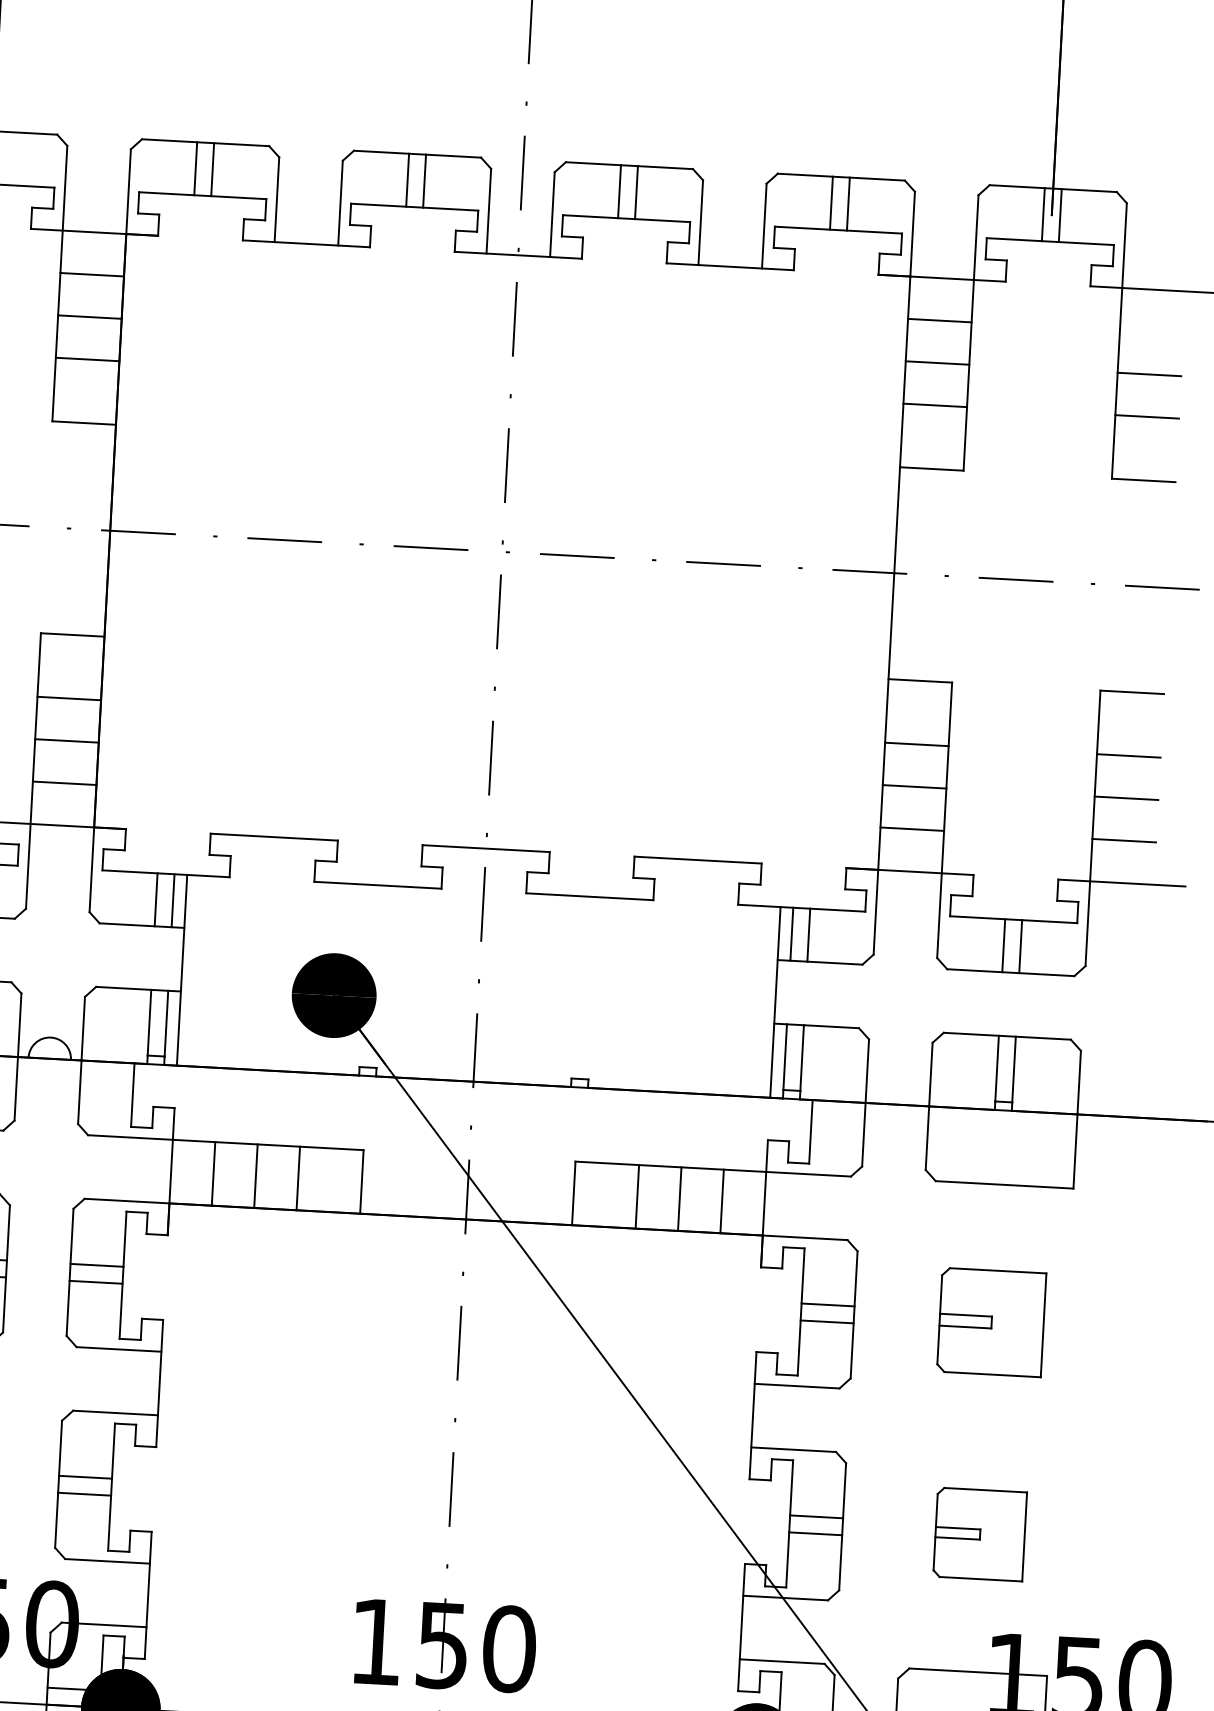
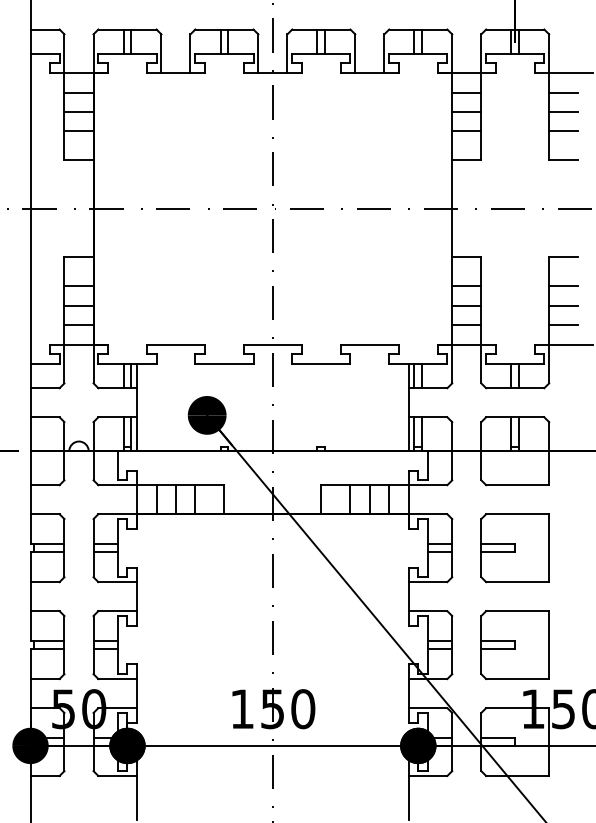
line: (1151, 331) -> (563, 92), added
part: (990, 1322) -> (514, 548), size x1.43
part: (978, 1534) -> (514, 645), size x1.67

